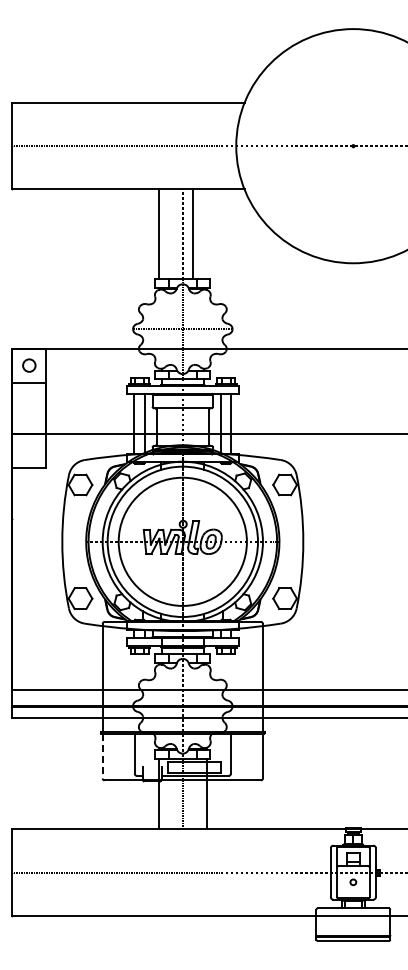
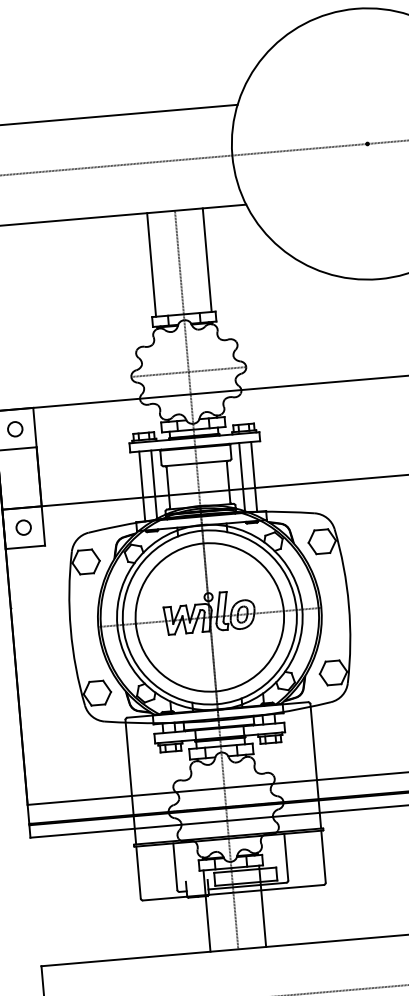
line: (192, 234) -> (206, 260), moved
circle: (29, 450) -> (23, 527), added
line: (102, 756) -> (138, 873), dashed -> solid

